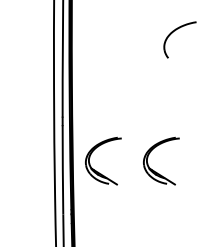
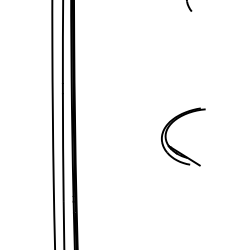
part: (98, 171) -> (106, 149), removed

